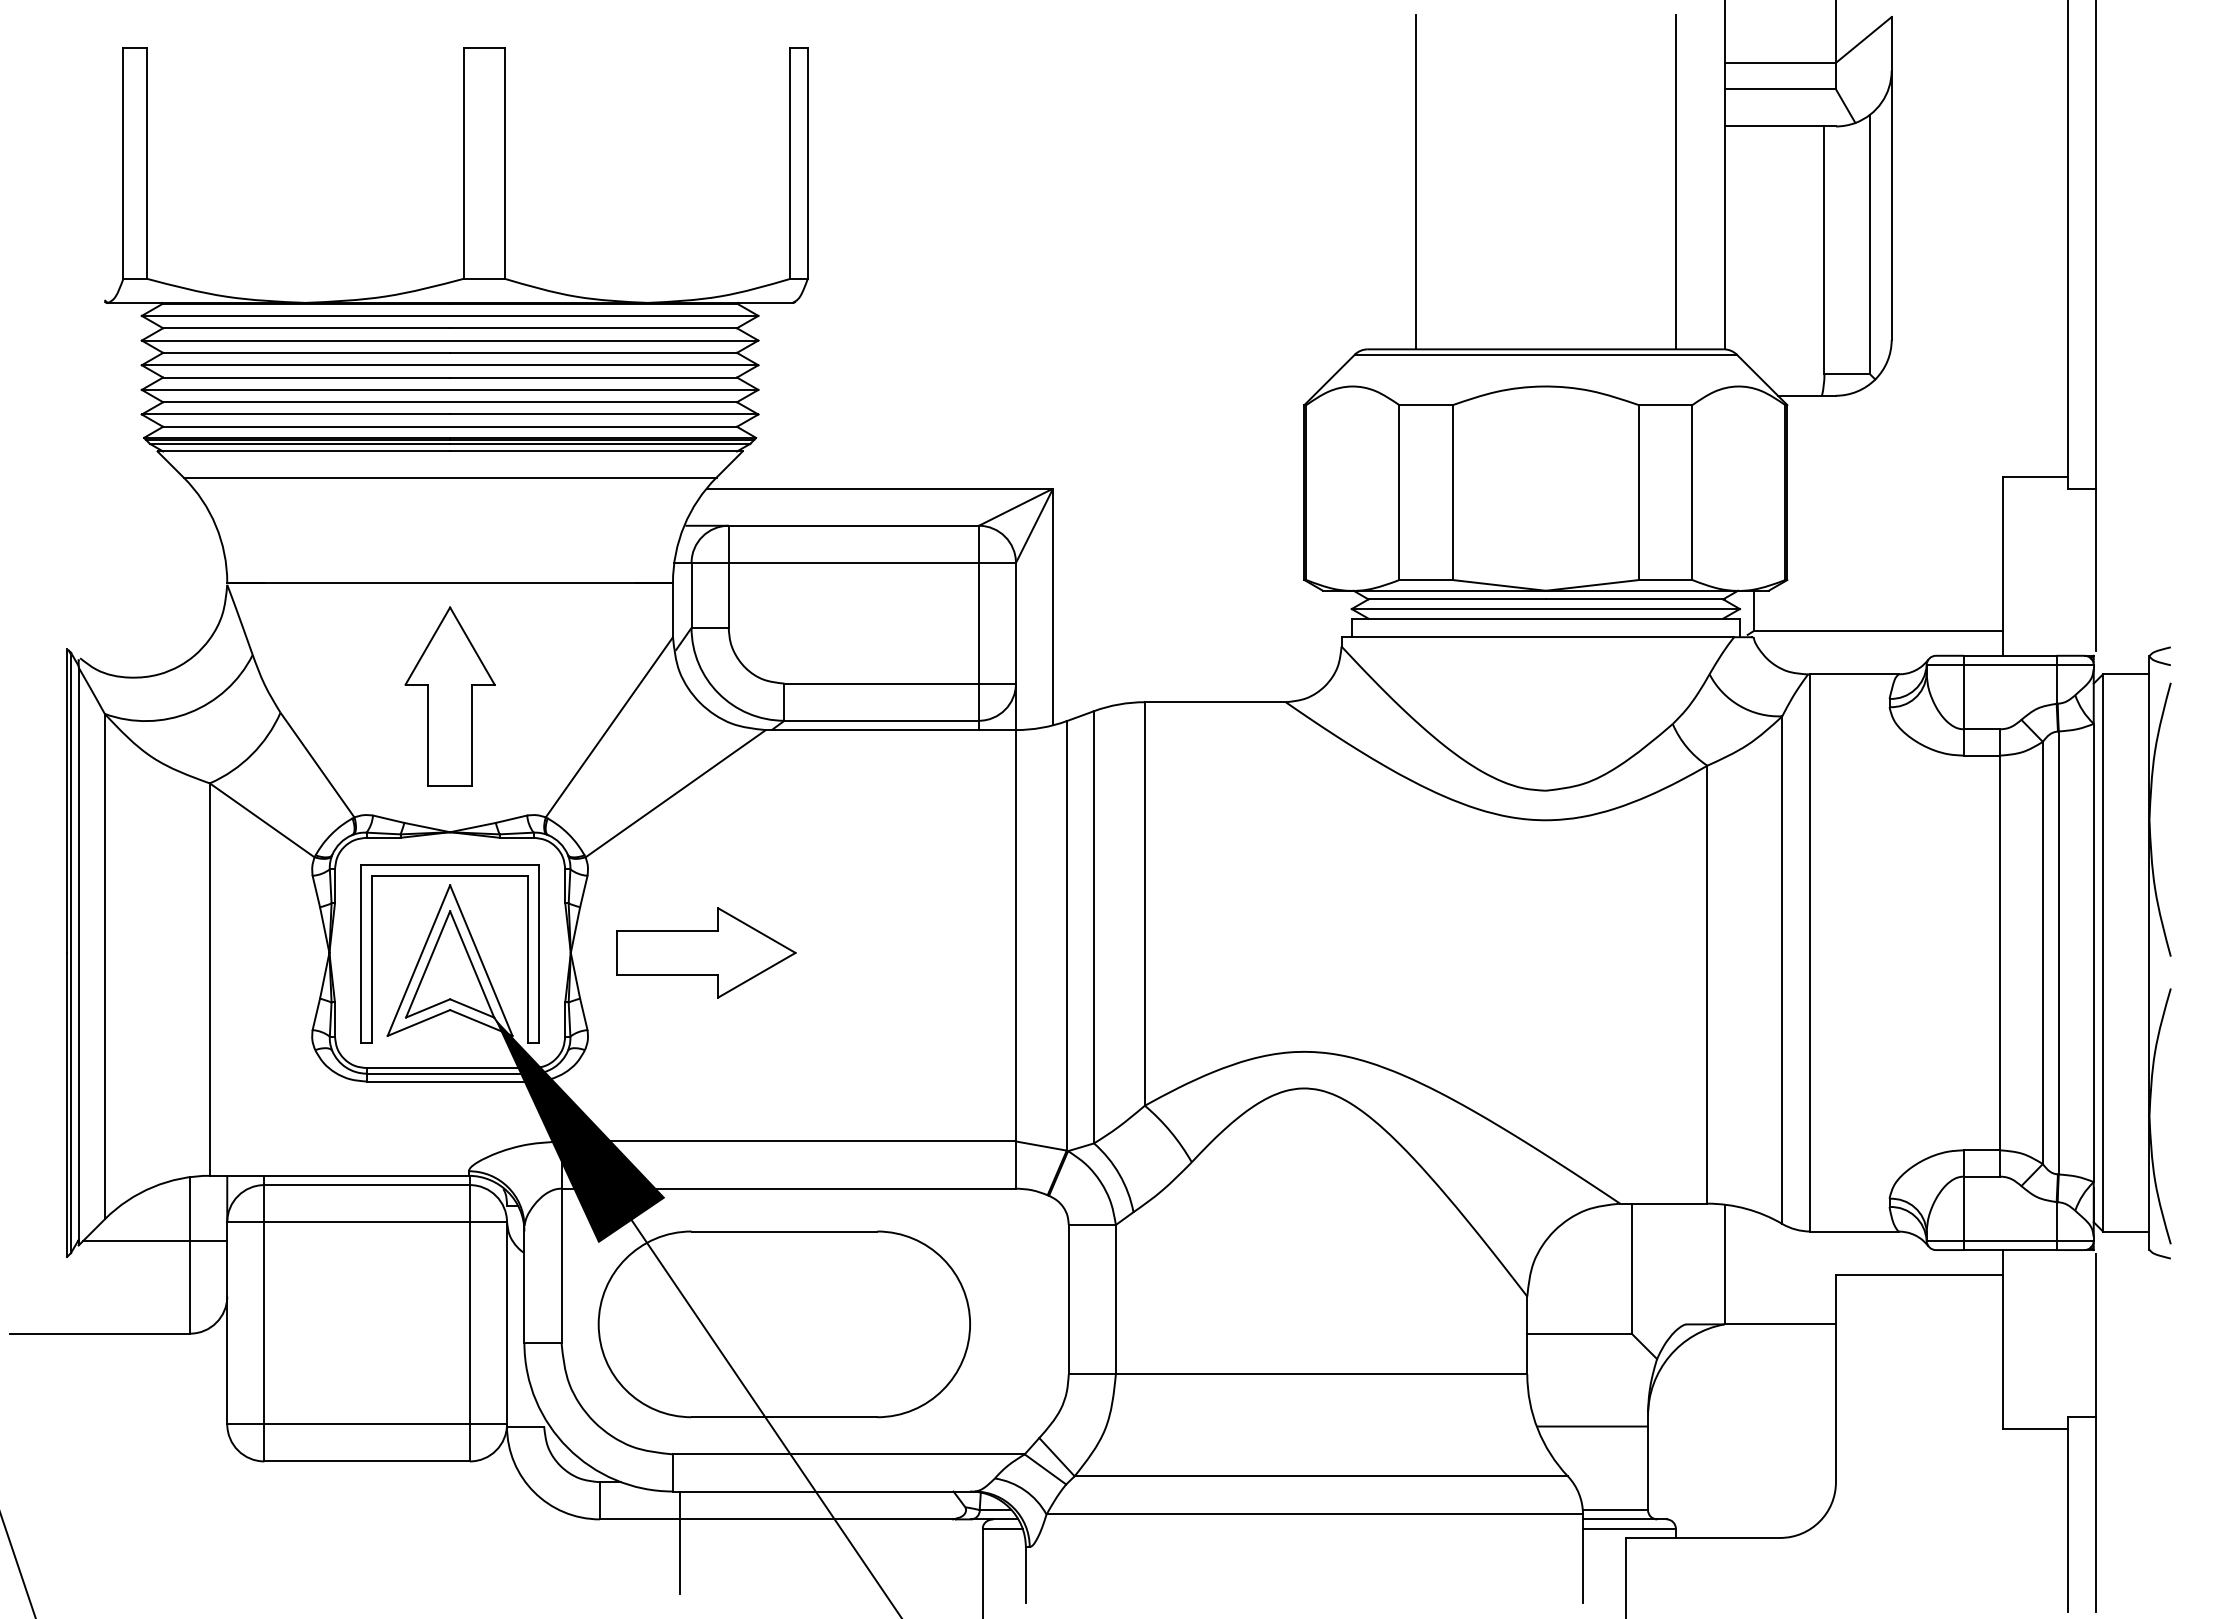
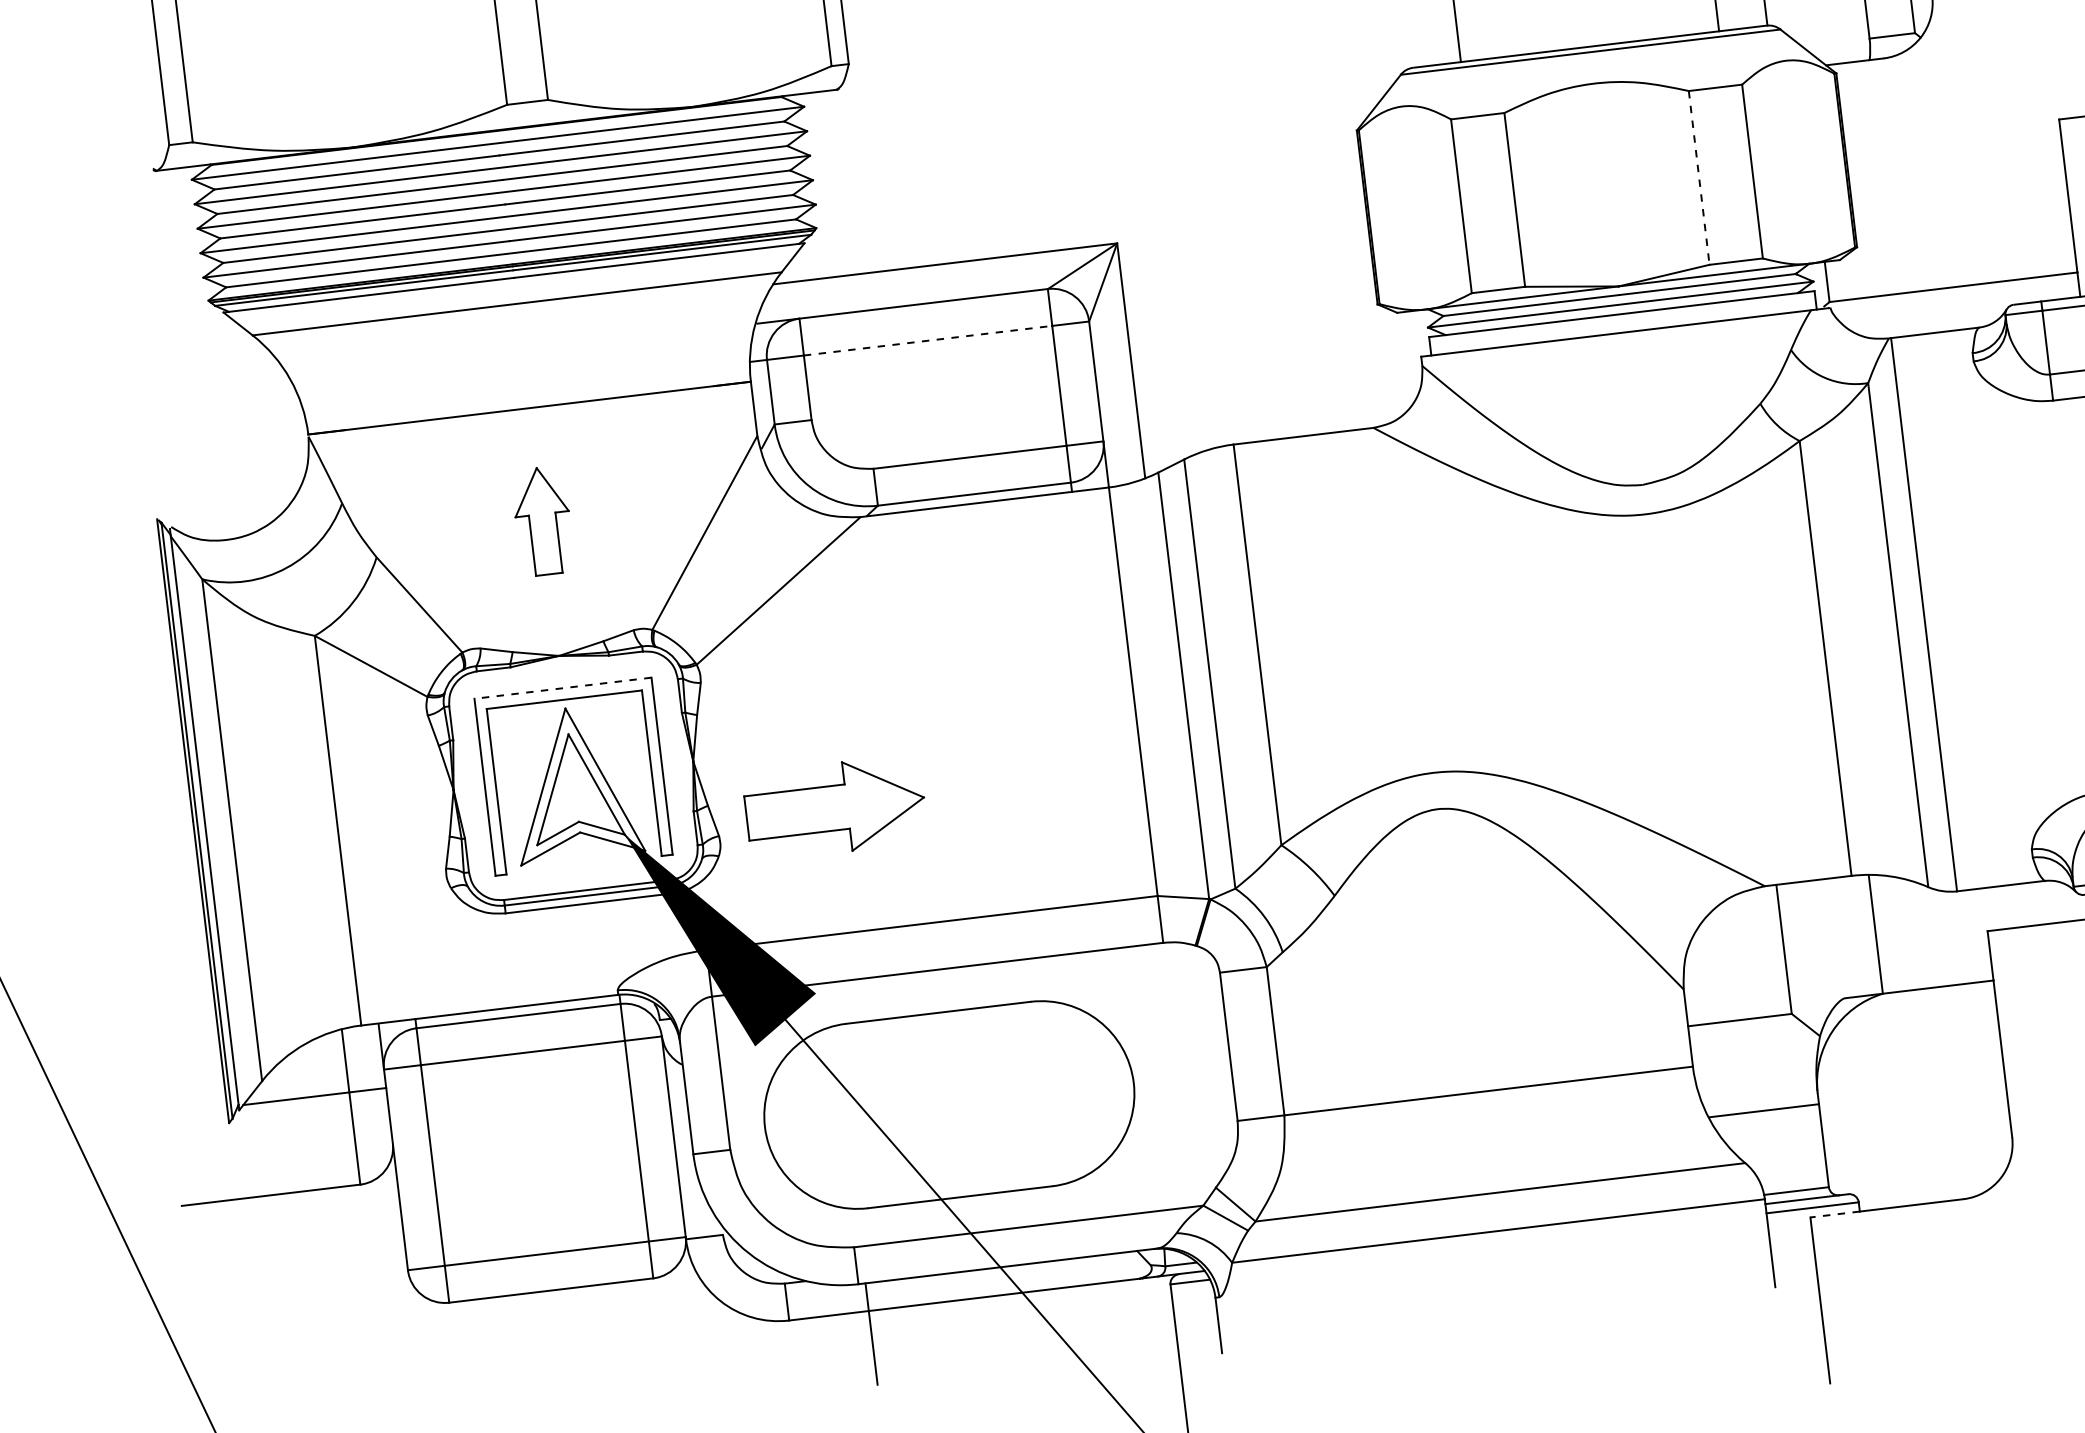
line: (1638, 492) -> (1698, 177), solid -> dashed
line: (854, 562) -> (928, 340), solid -> dashed
part: (449, 696) -> (542, 521), size x0.6
line: (449, 864) -> (562, 688), solid -> dashed
part: (706, 952) -> (835, 807), moved
line: (1650, 1537) -> (1834, 1214), solid -> dashed

